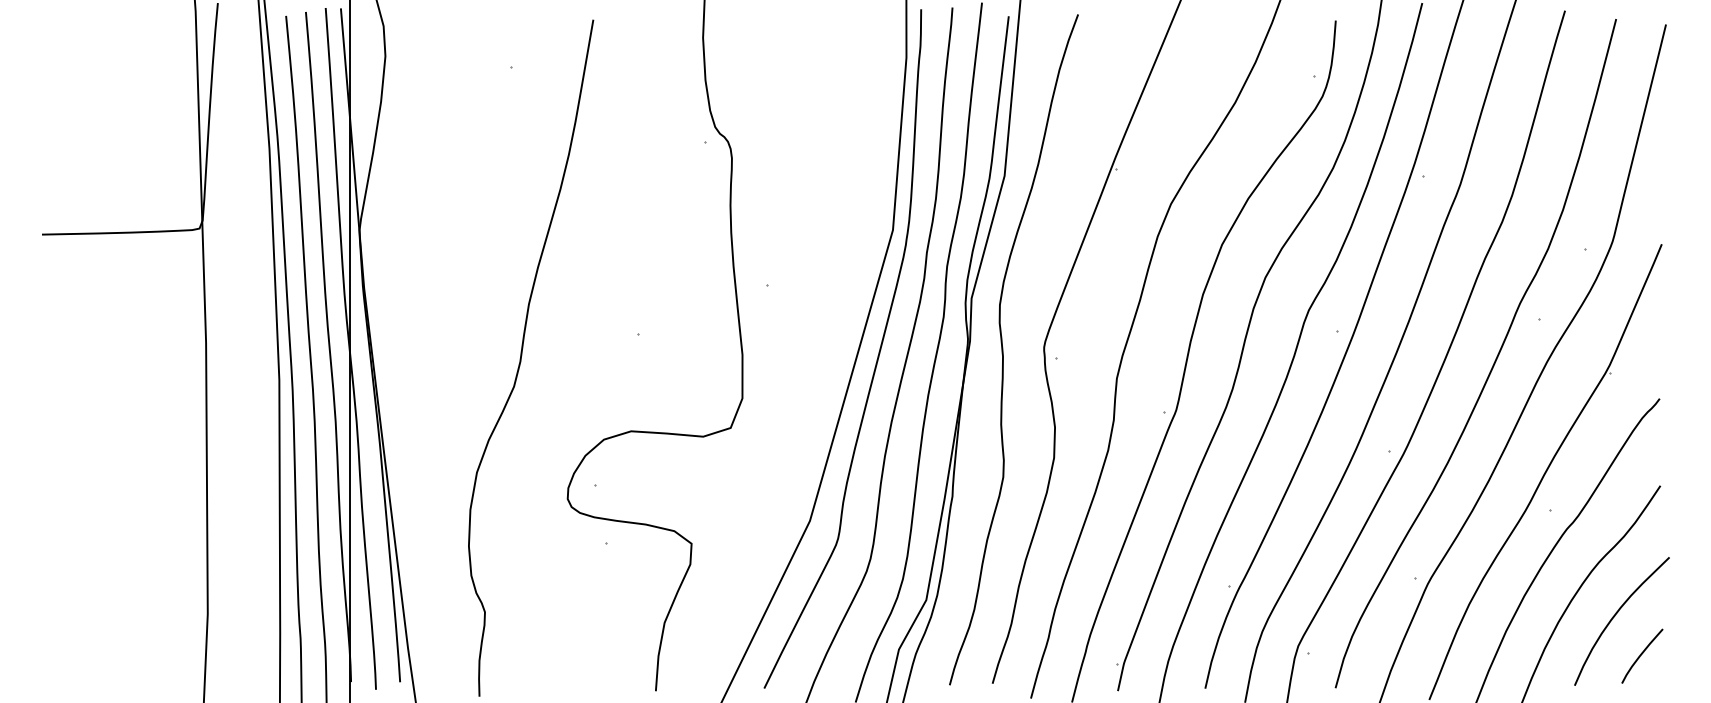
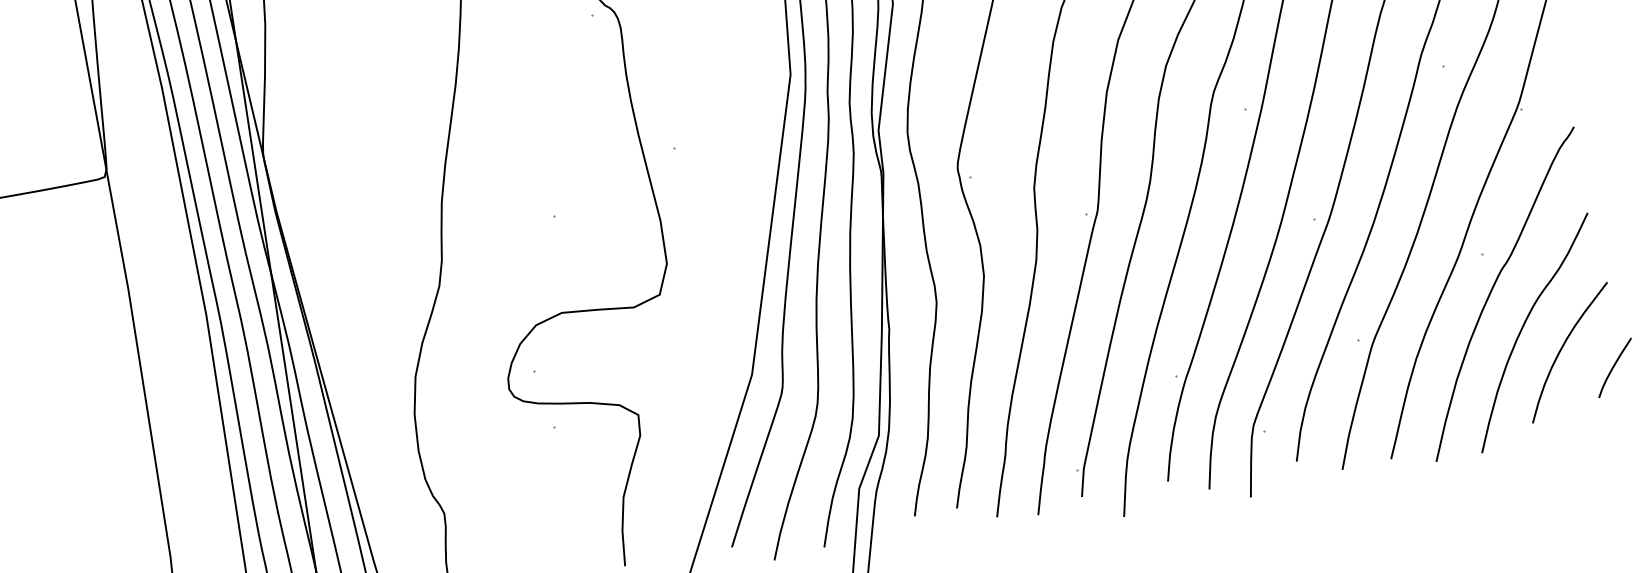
curve: (1642, 654) -> (1614, 366), moved

